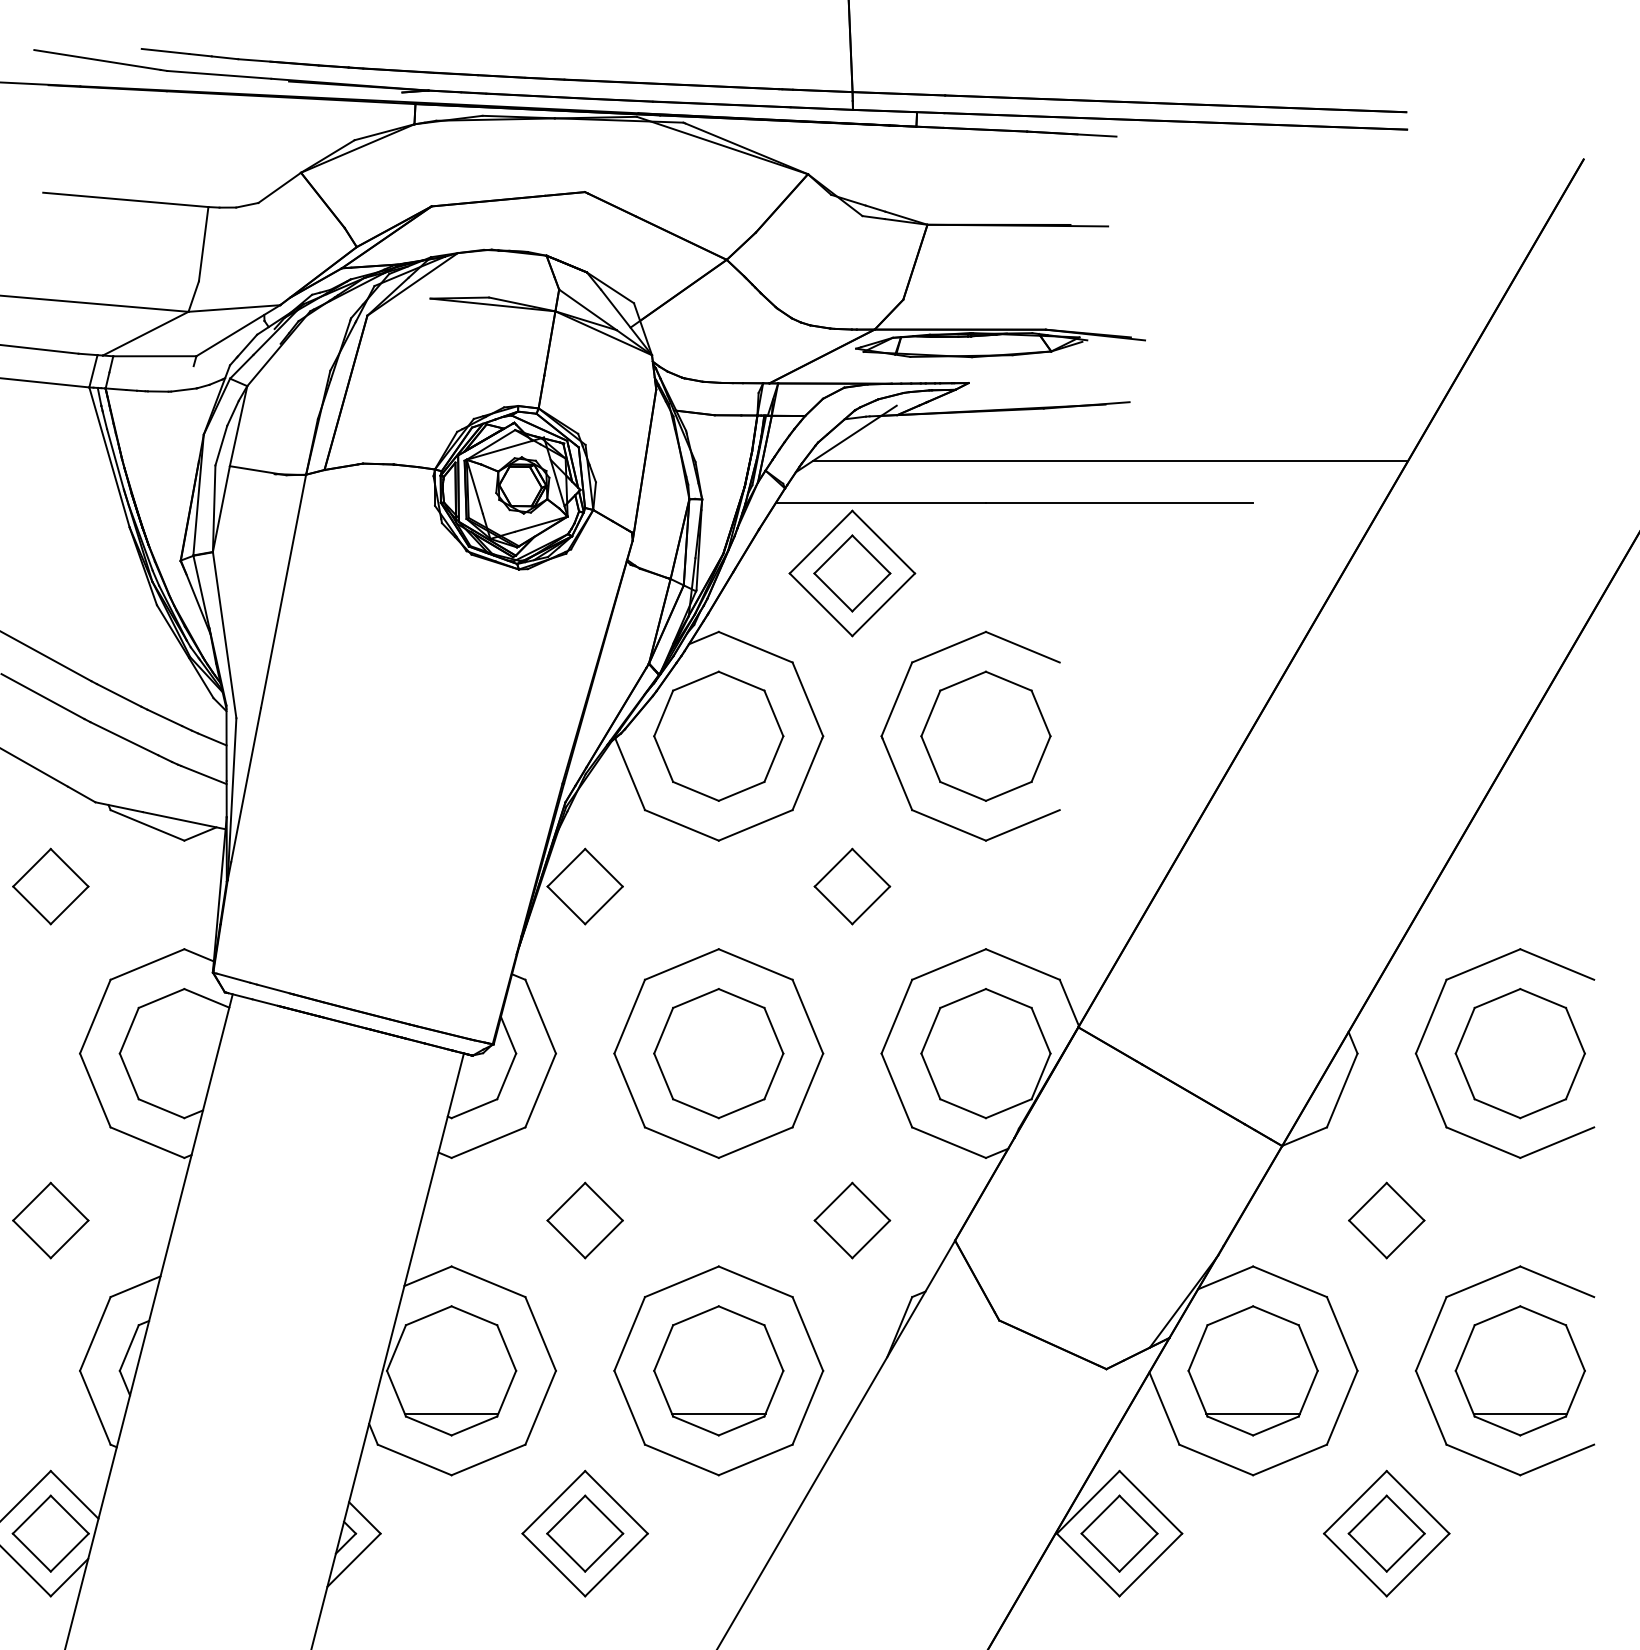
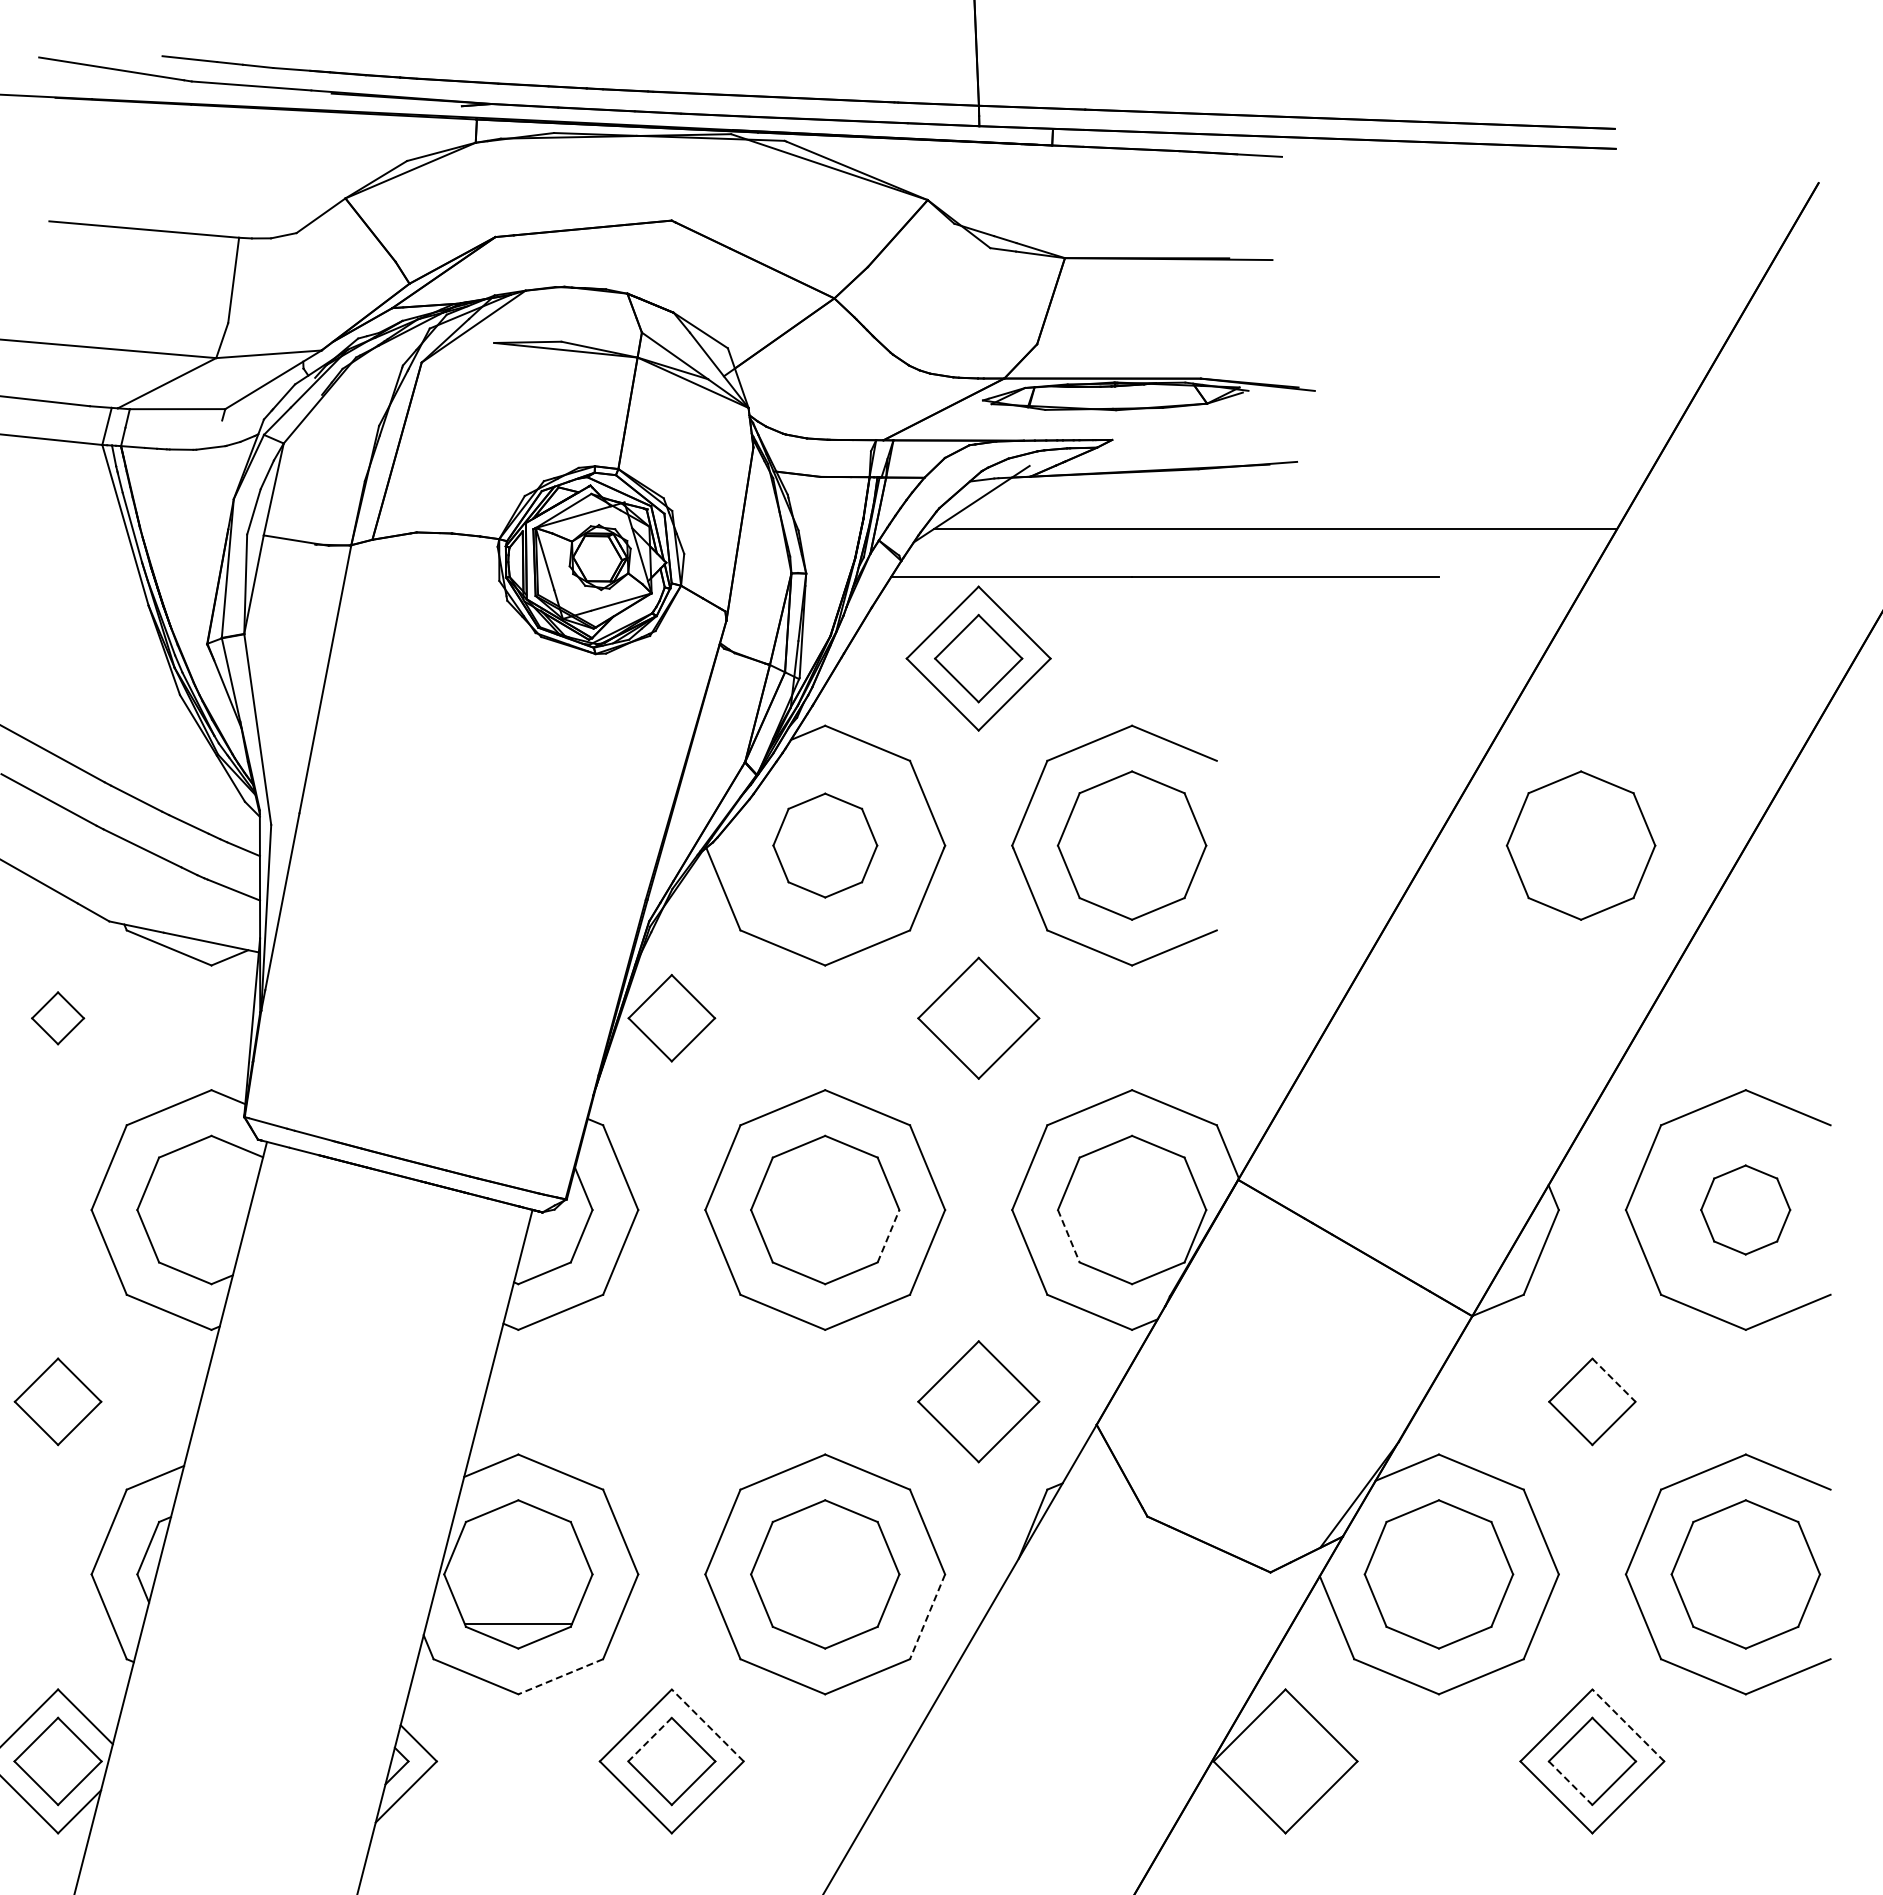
part: (718, 736) -> (825, 845), size x0.7
part: (1376, 736) -> (1580, 845), added
part: (852, 885) -> (978, 1017), size x1.4
part: (50, 886) -> (57, 1018), size x0.6
part: (1520, 1053) -> (1745, 1209), size x0.6
line: (773, 1075) -> (888, 1235), solid -> dashed
line: (931, 1076) -> (1069, 1236), solid -> dashed
line: (1405, 1202) -> (1613, 1380), solid -> dashed
part: (584, 1220) -> (671, 1401), removed
part: (852, 1220) -> (978, 1401), size x1.4
line: (807, 1407) -> (927, 1616), solid -> dashed
line: (718, 1413) -> (824, 1623), removed
line: (1252, 1413) -> (1438, 1623), removed
line: (1520, 1413) -> (1745, 1623), removed
line: (488, 1459) -> (560, 1676), solid -> dashed
line: (616, 1502) -> (707, 1725), solid -> dashed
line: (1418, 1502) -> (1628, 1725), solid -> dashed
line: (566, 1514) -> (650, 1739), solid -> dashed
part: (1119, 1533) -> (1285, 1761), removed
line: (1367, 1552) -> (1570, 1783), solid -> dashed

